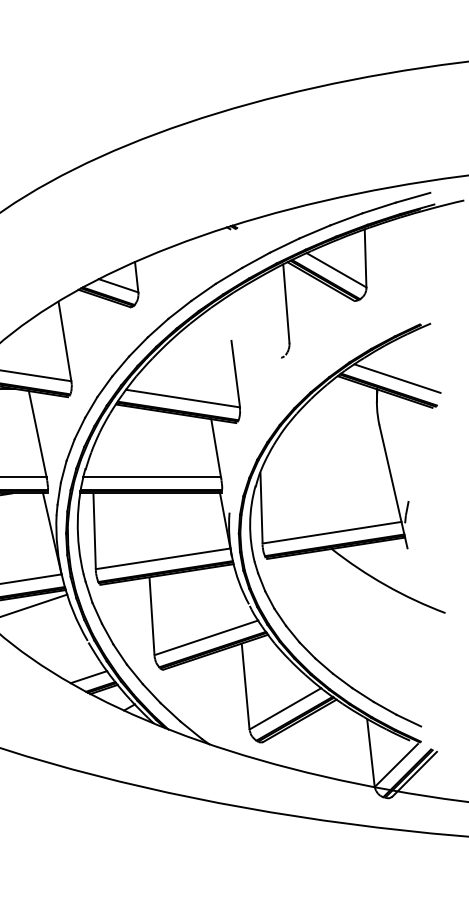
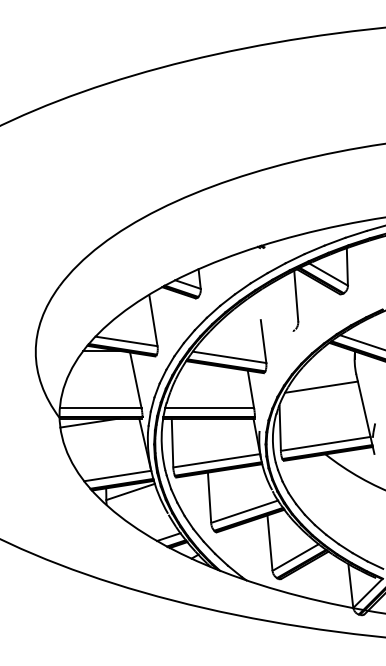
line: (325, 443) -> (321, 386), added

